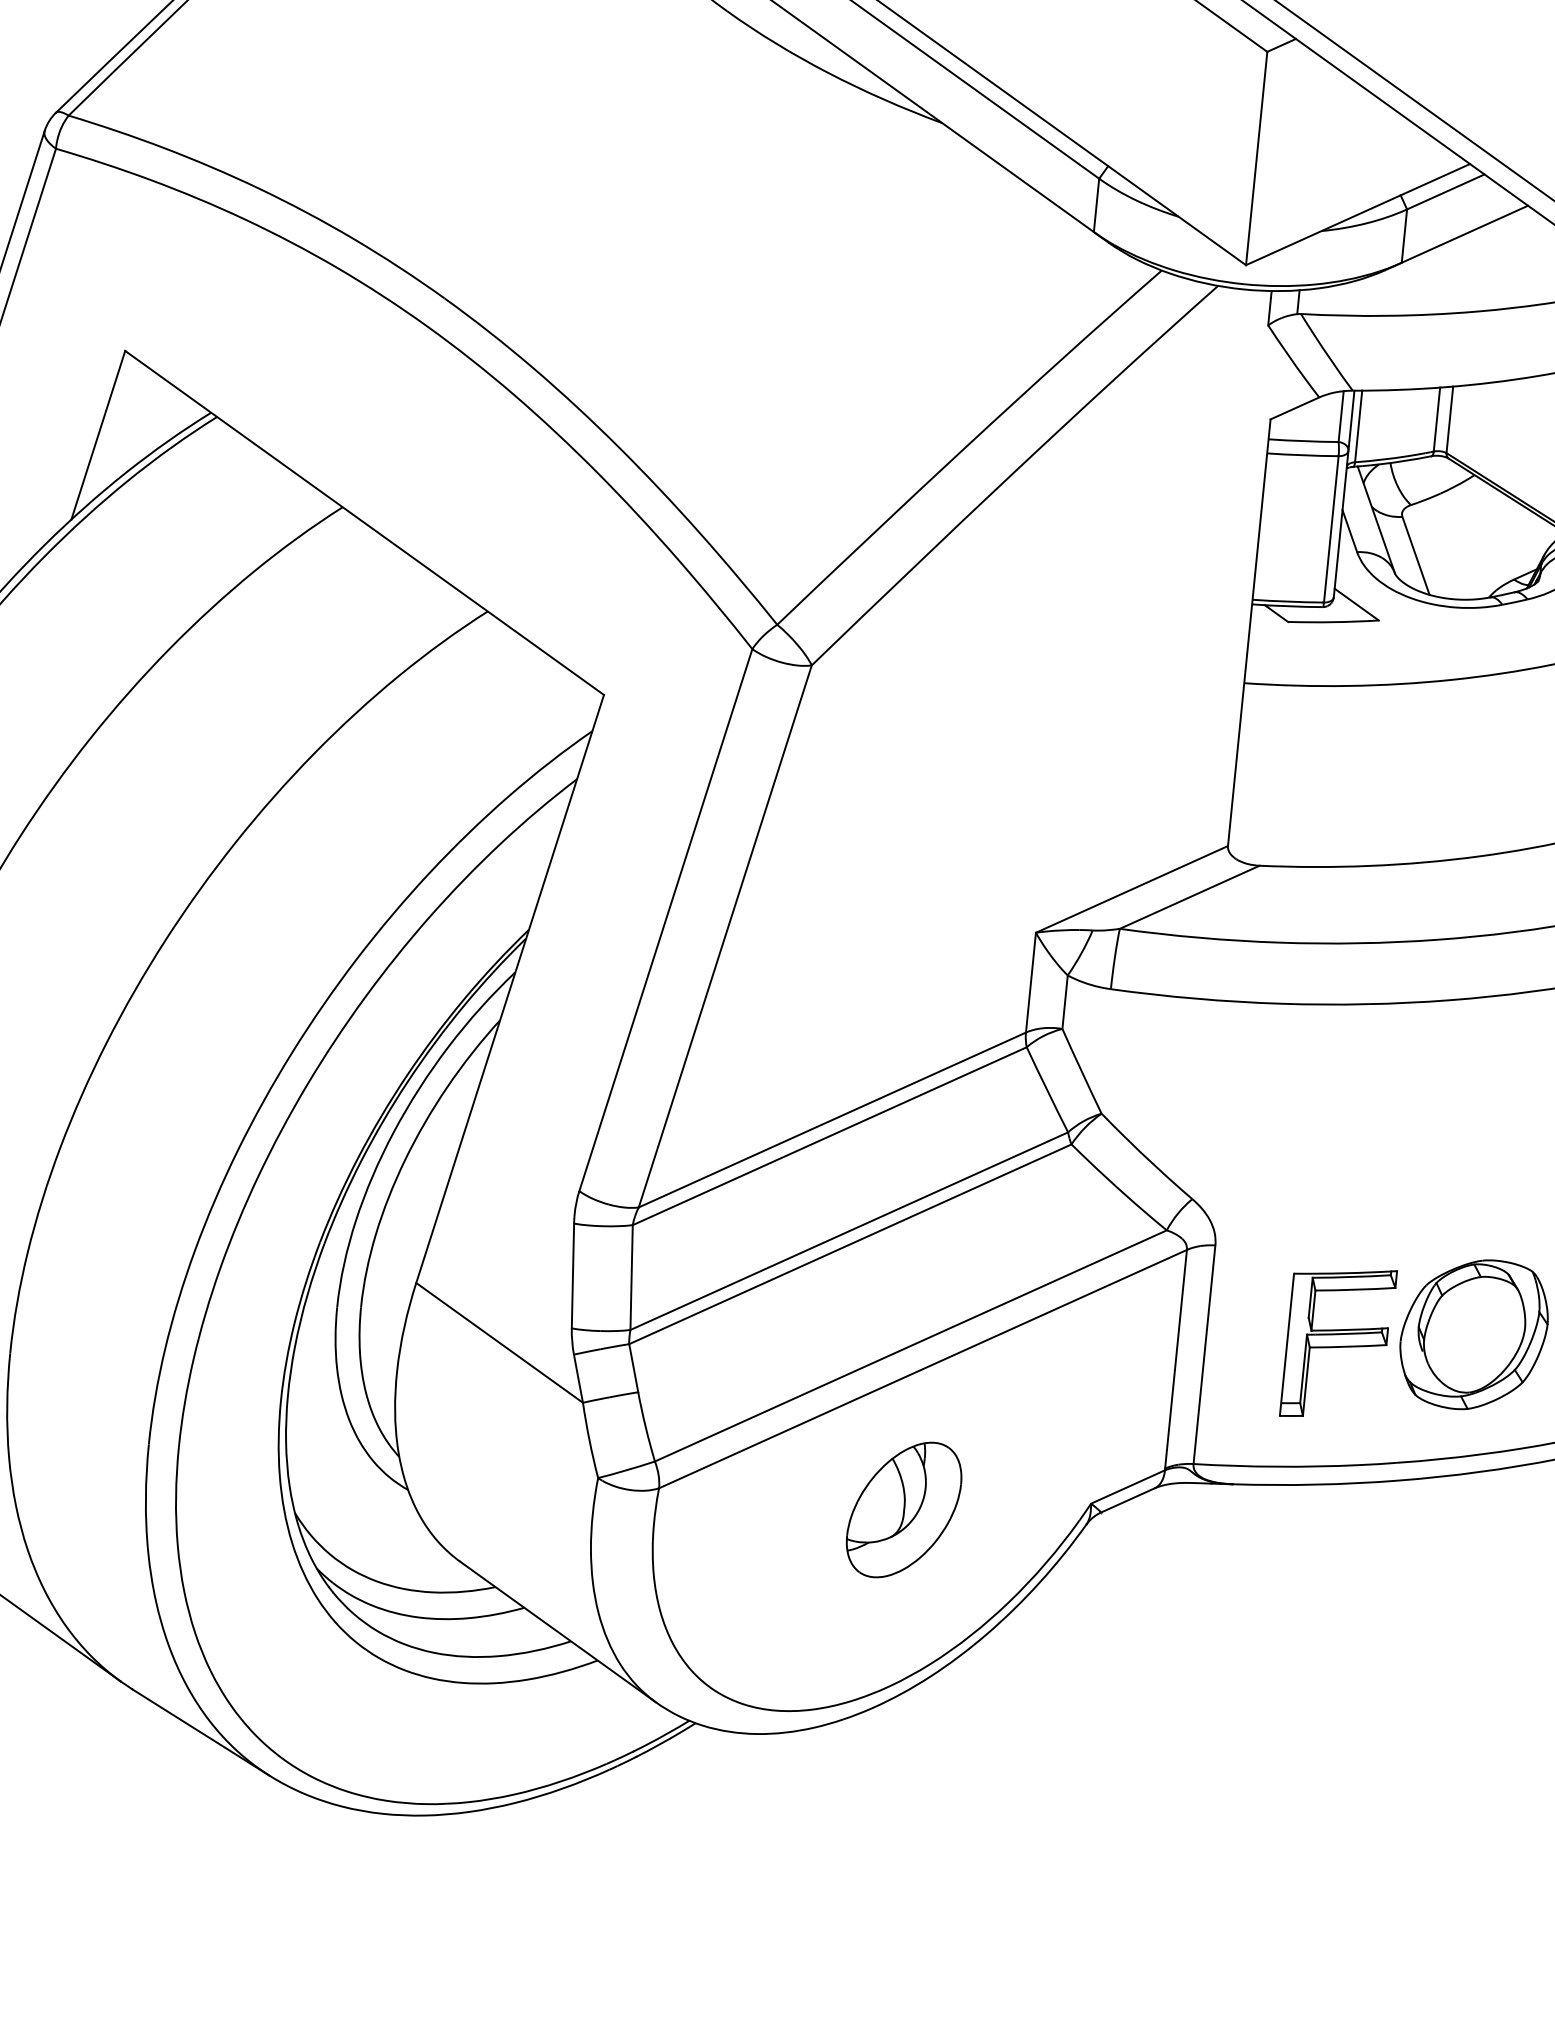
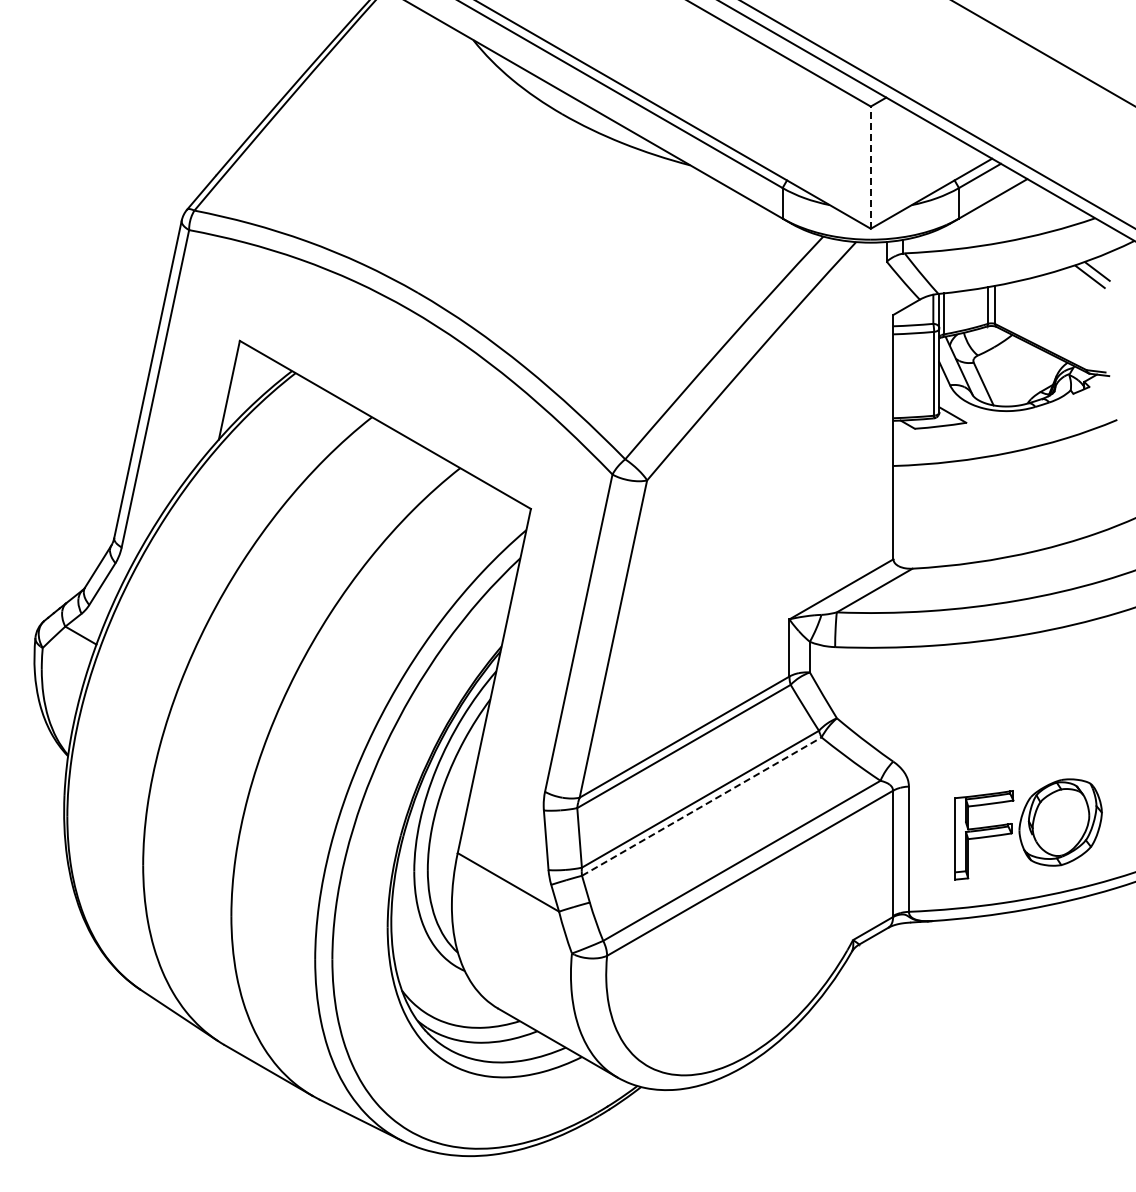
line: (1256, 158) -> (870, 167), solid -> dashed
line: (851, 1244) -> (702, 806), solid -> dashed
part: (904, 1508) -> (747, 953), removed

